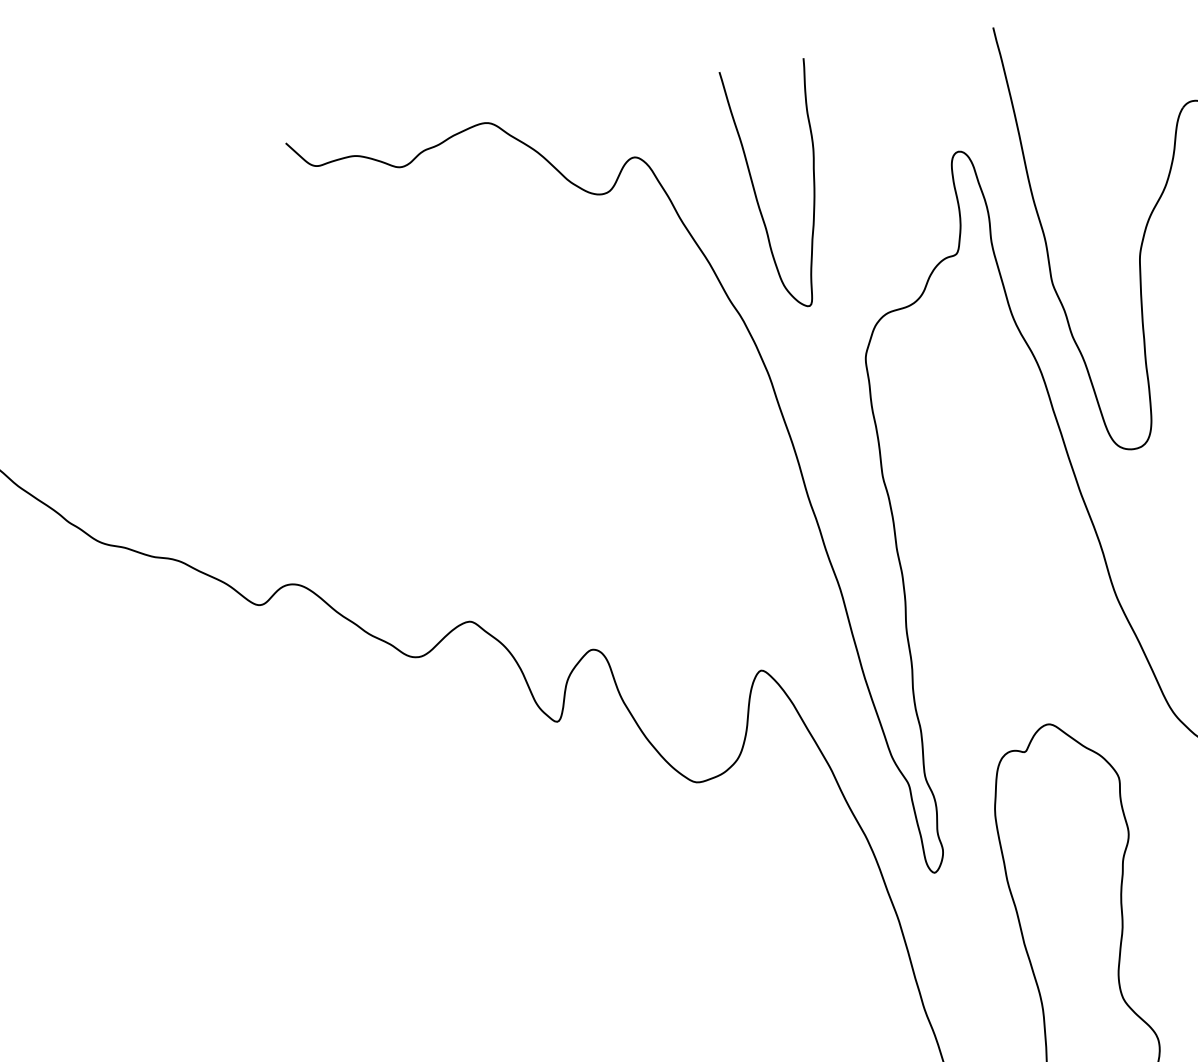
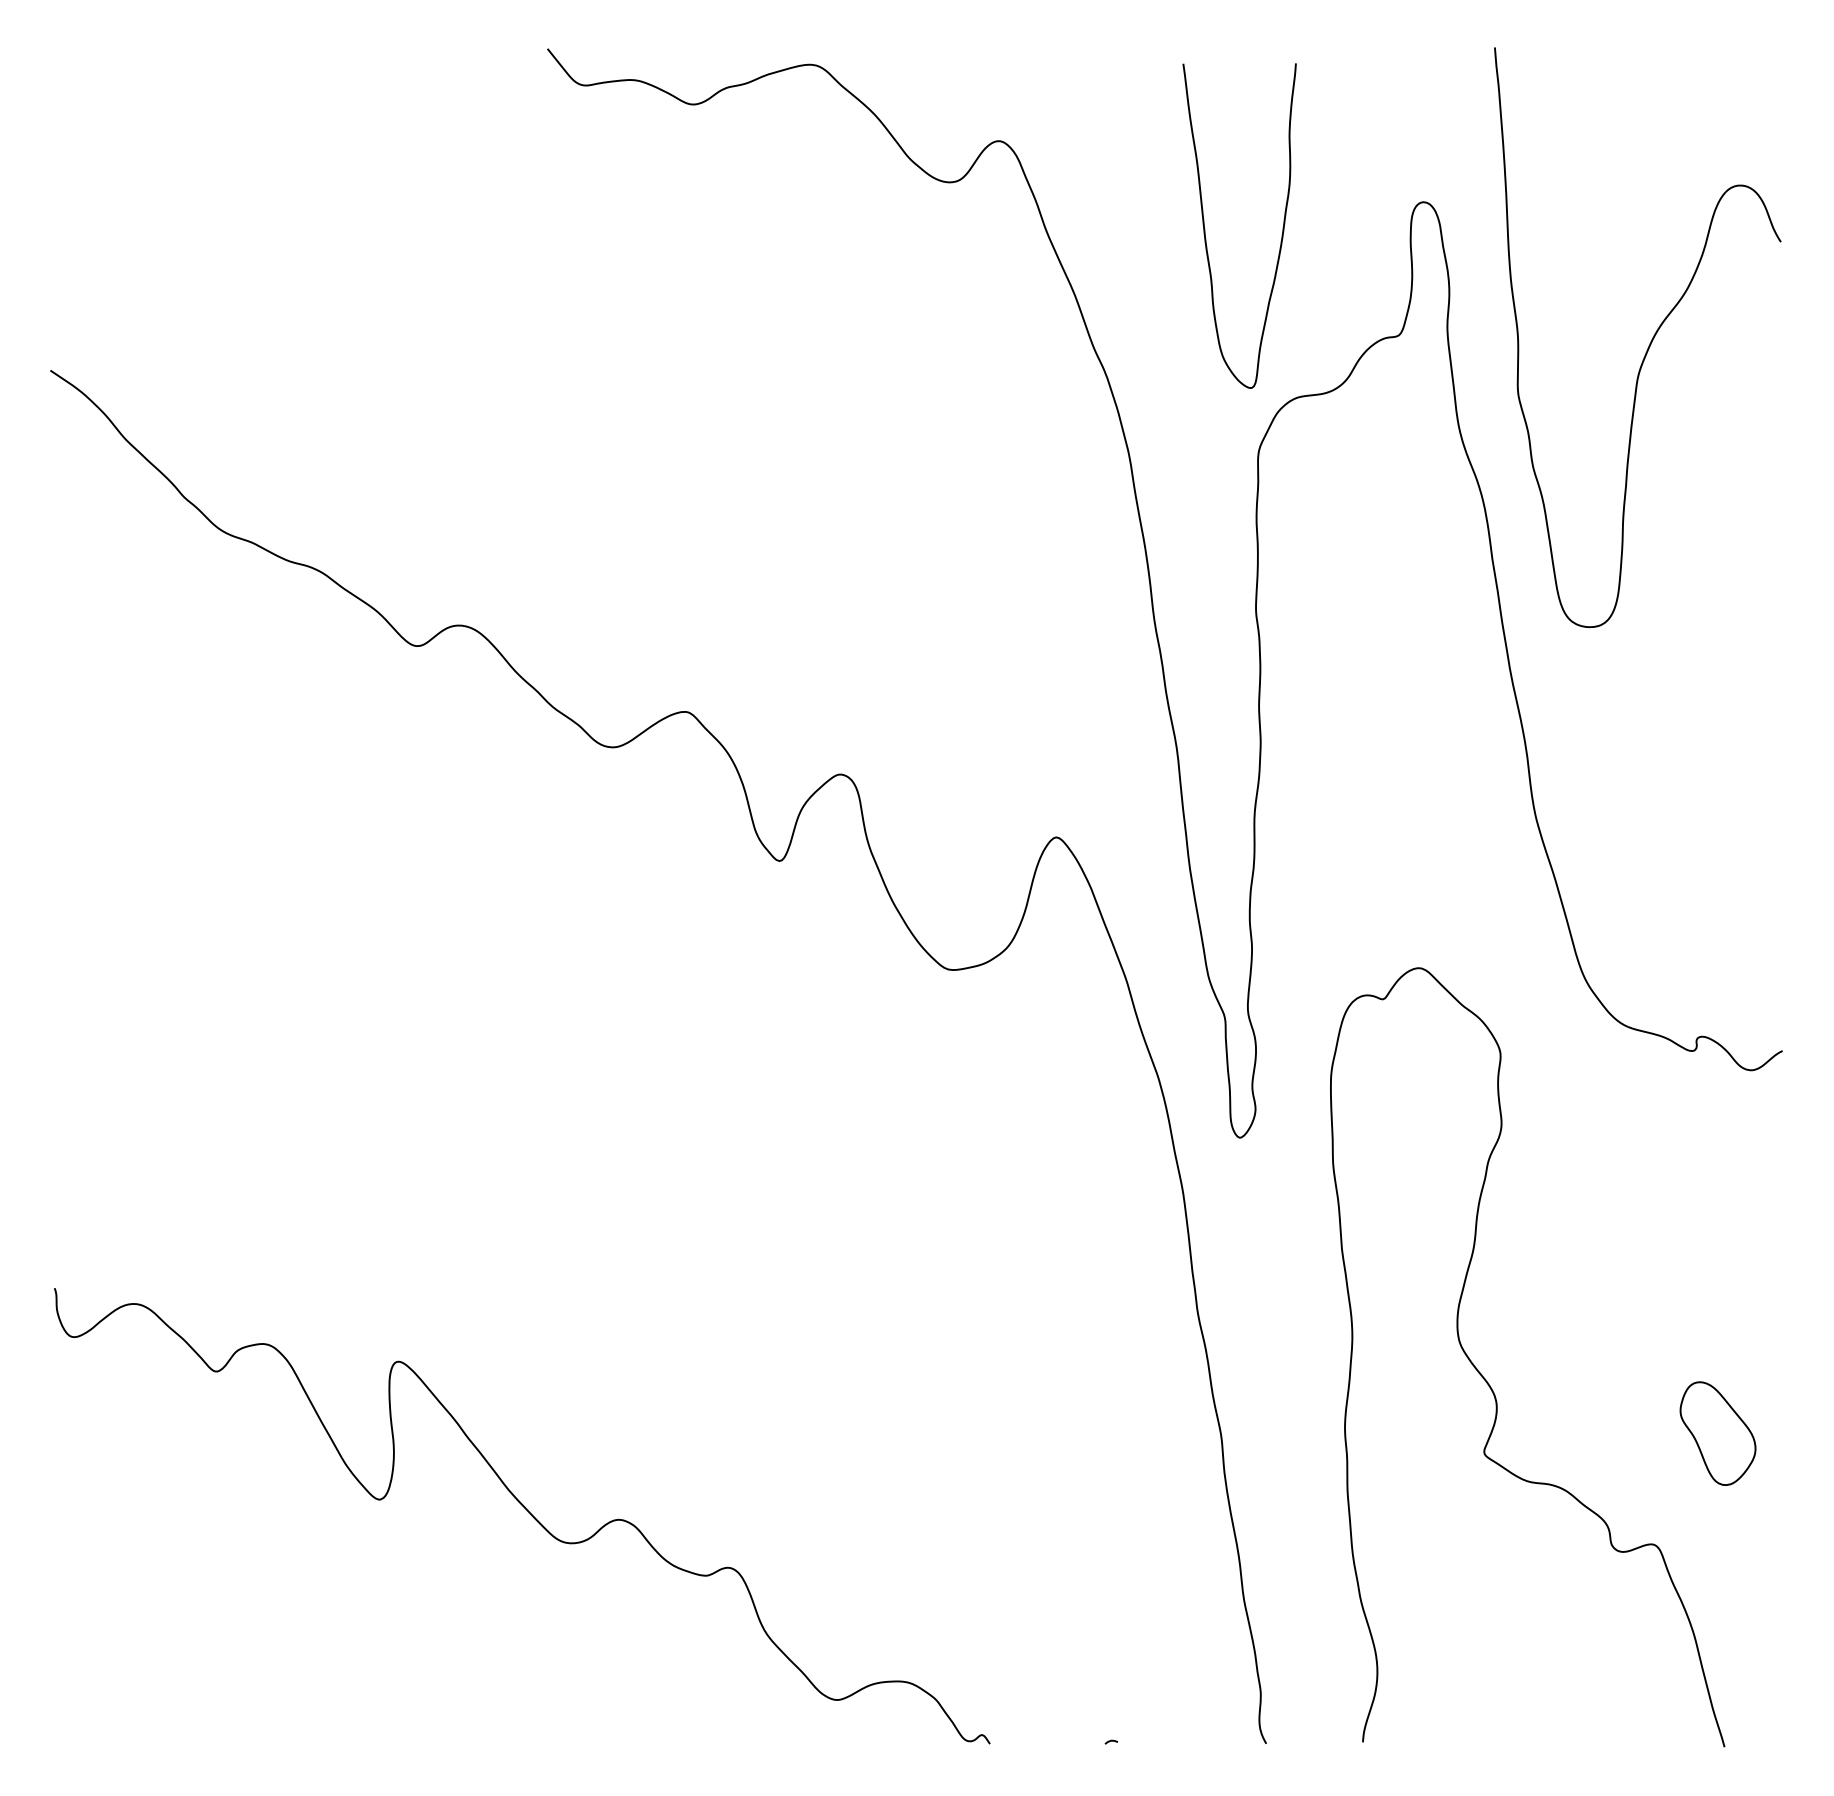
curve: (755, 192) -> (1205, 228), moved

